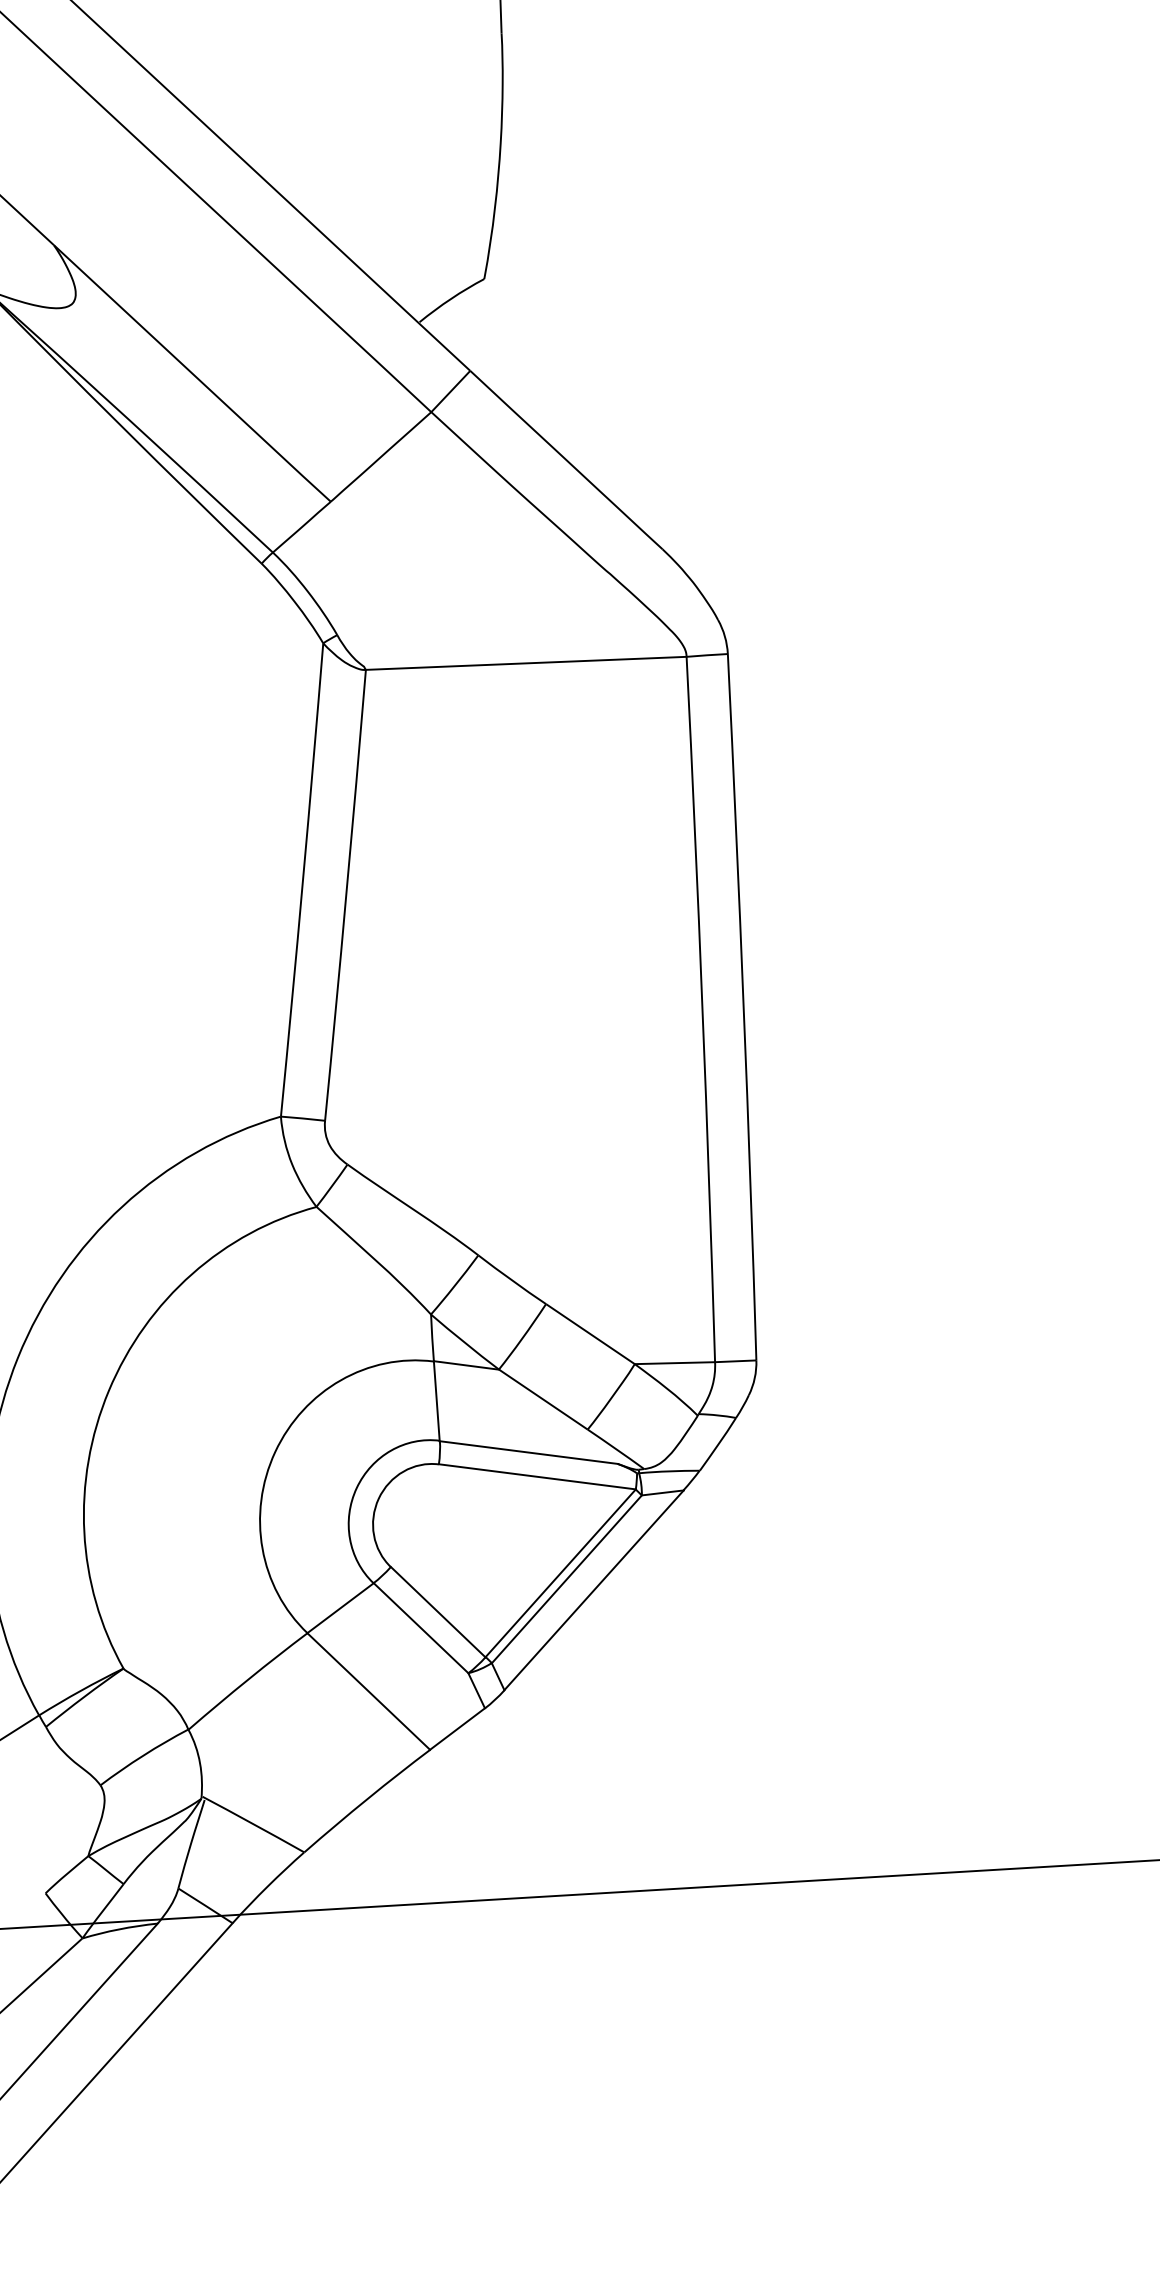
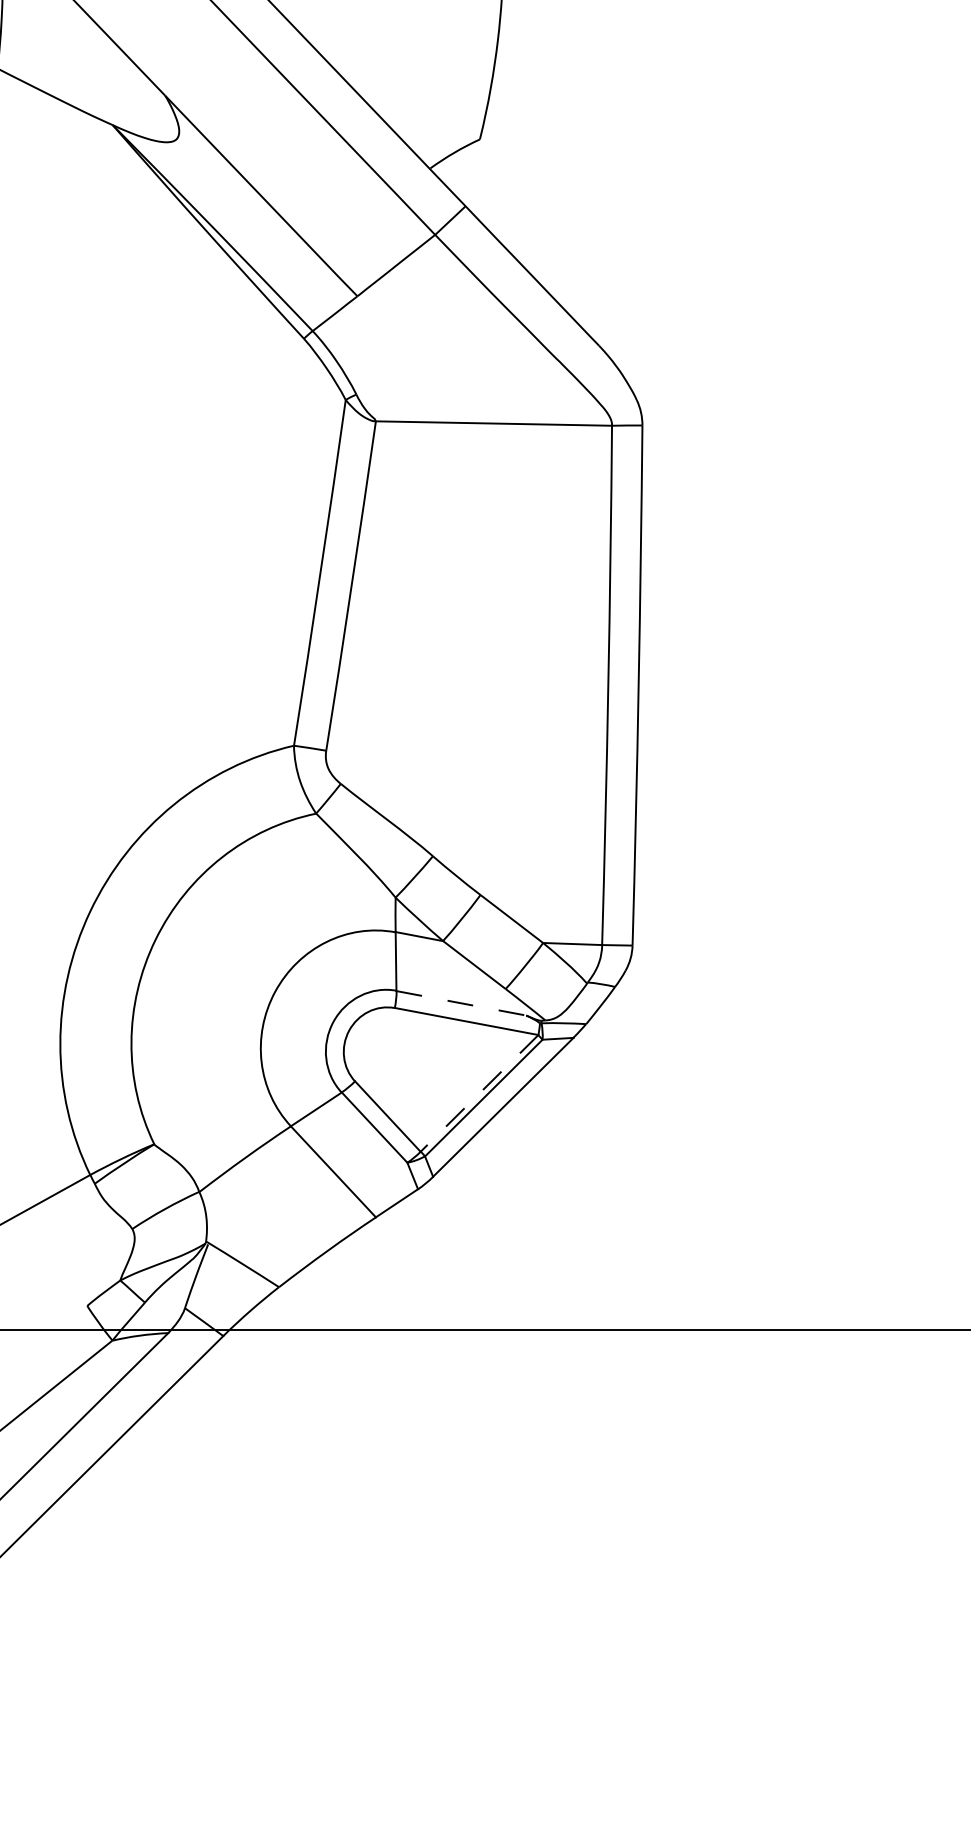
line: (528, 1452) -> (461, 1003), solid -> dashed
line: (560, 1573) -> (479, 1093), solid -> dashed

